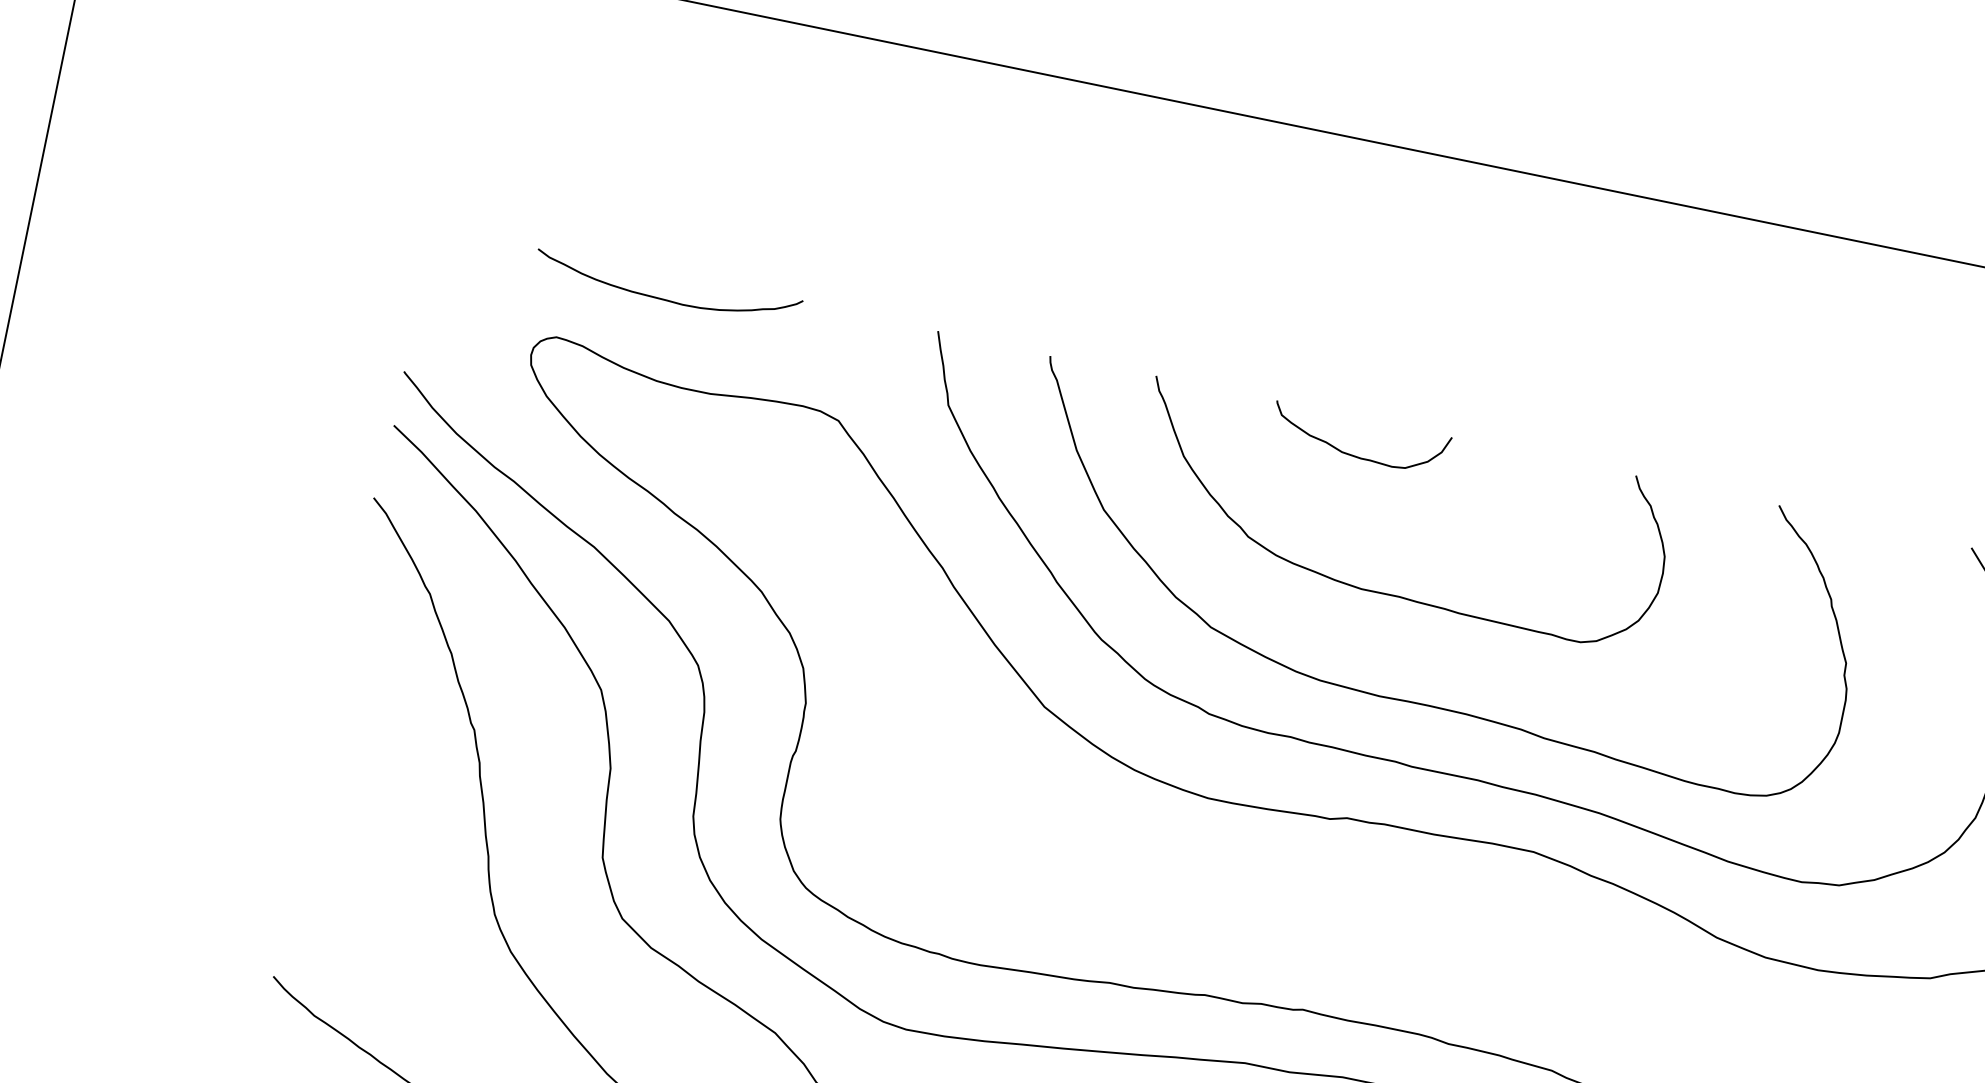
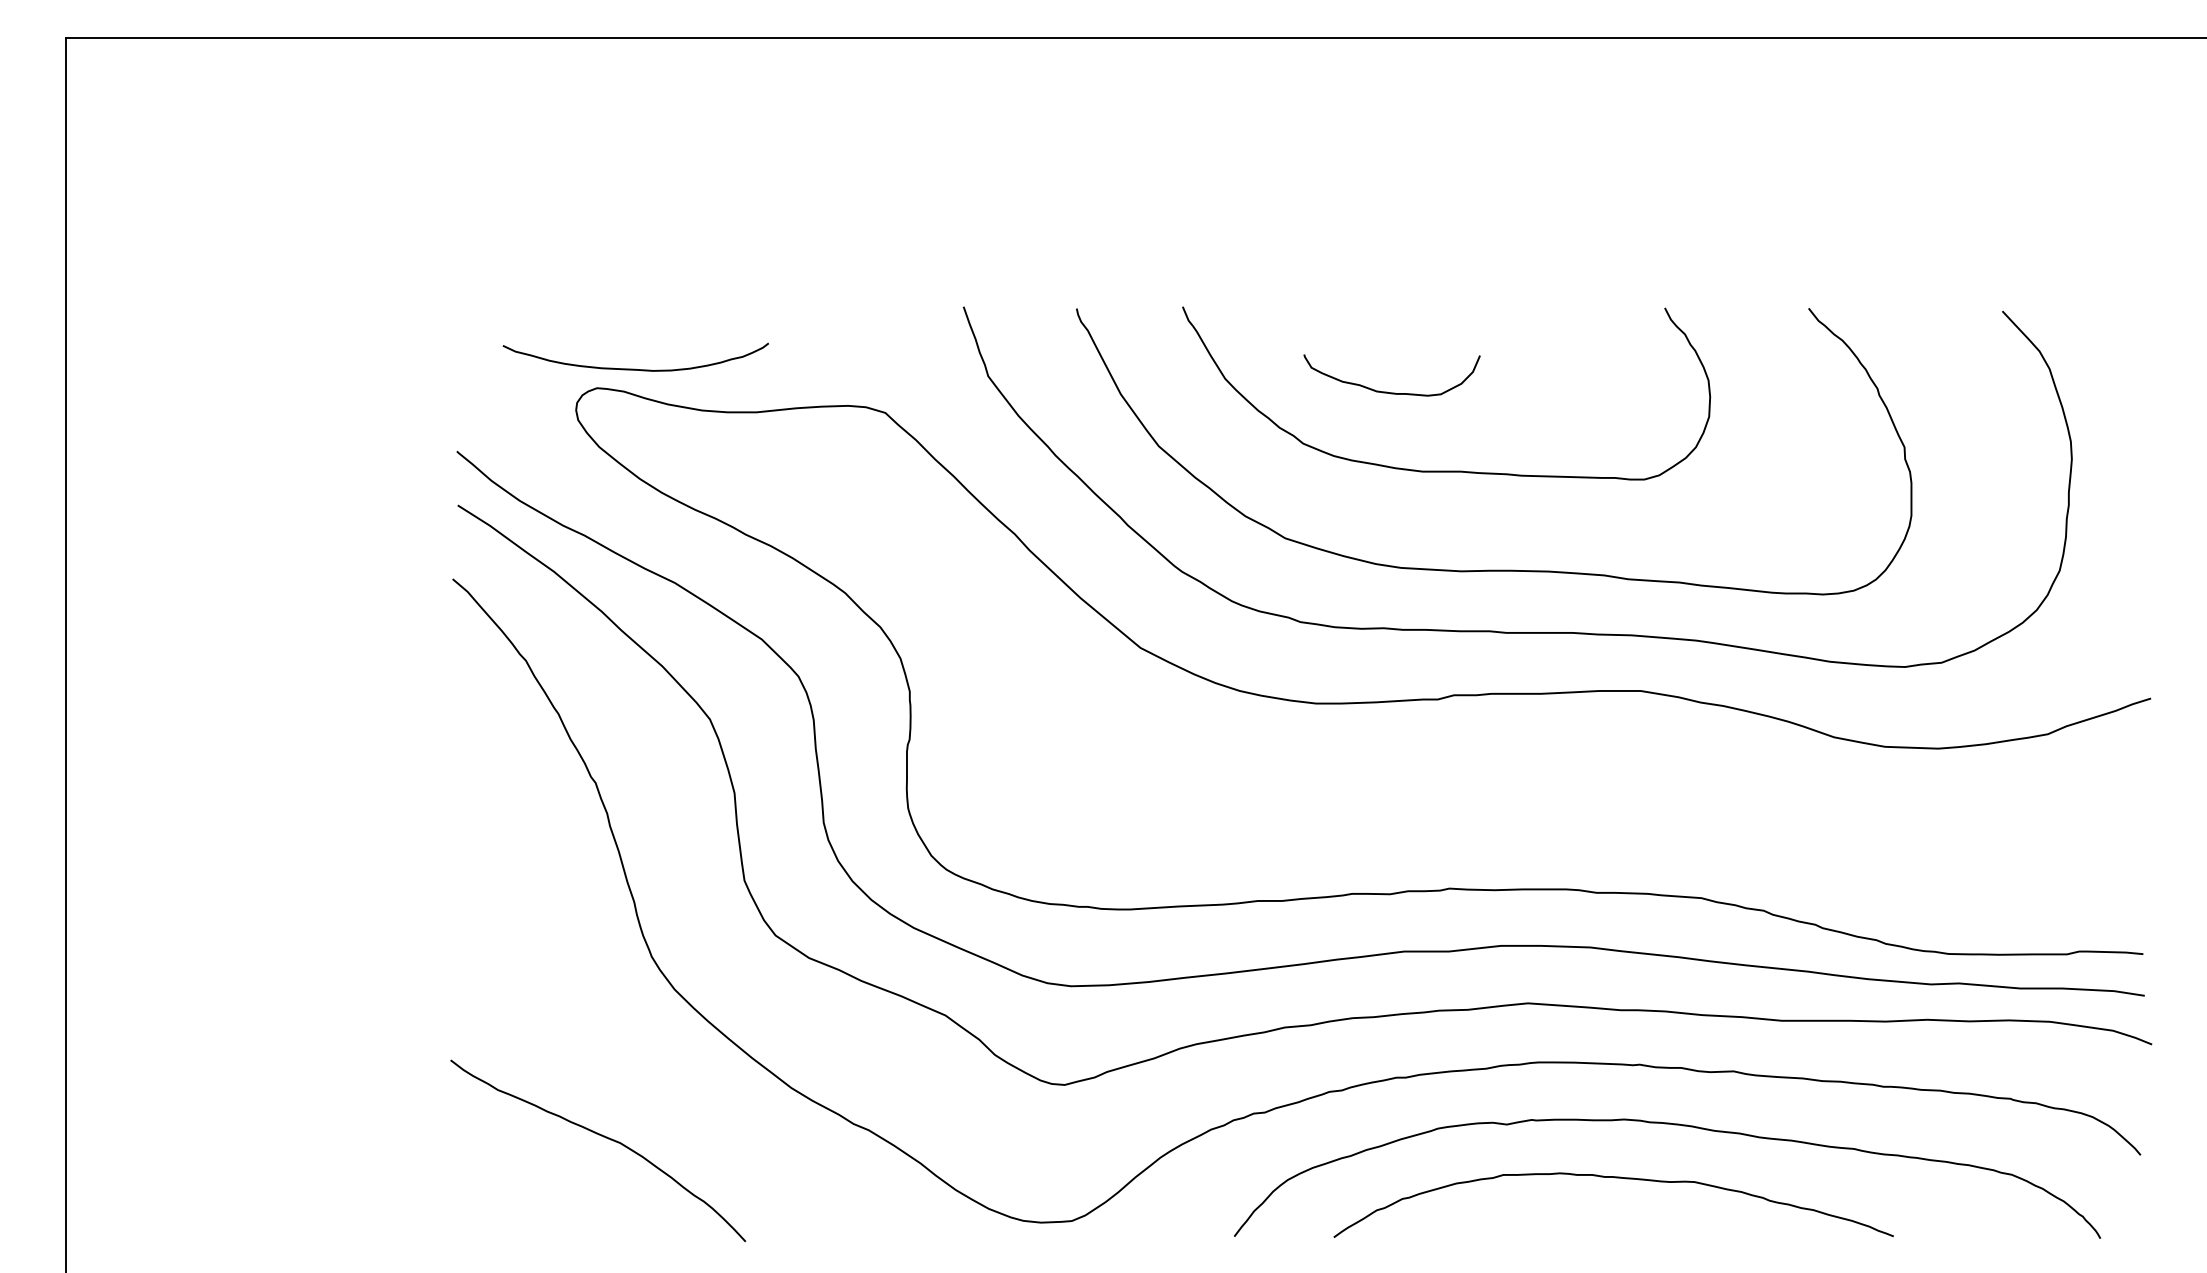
curve: (665, 298) -> (635, 368), moved
curve: (1352, 454) -> (1387, 391), moved

